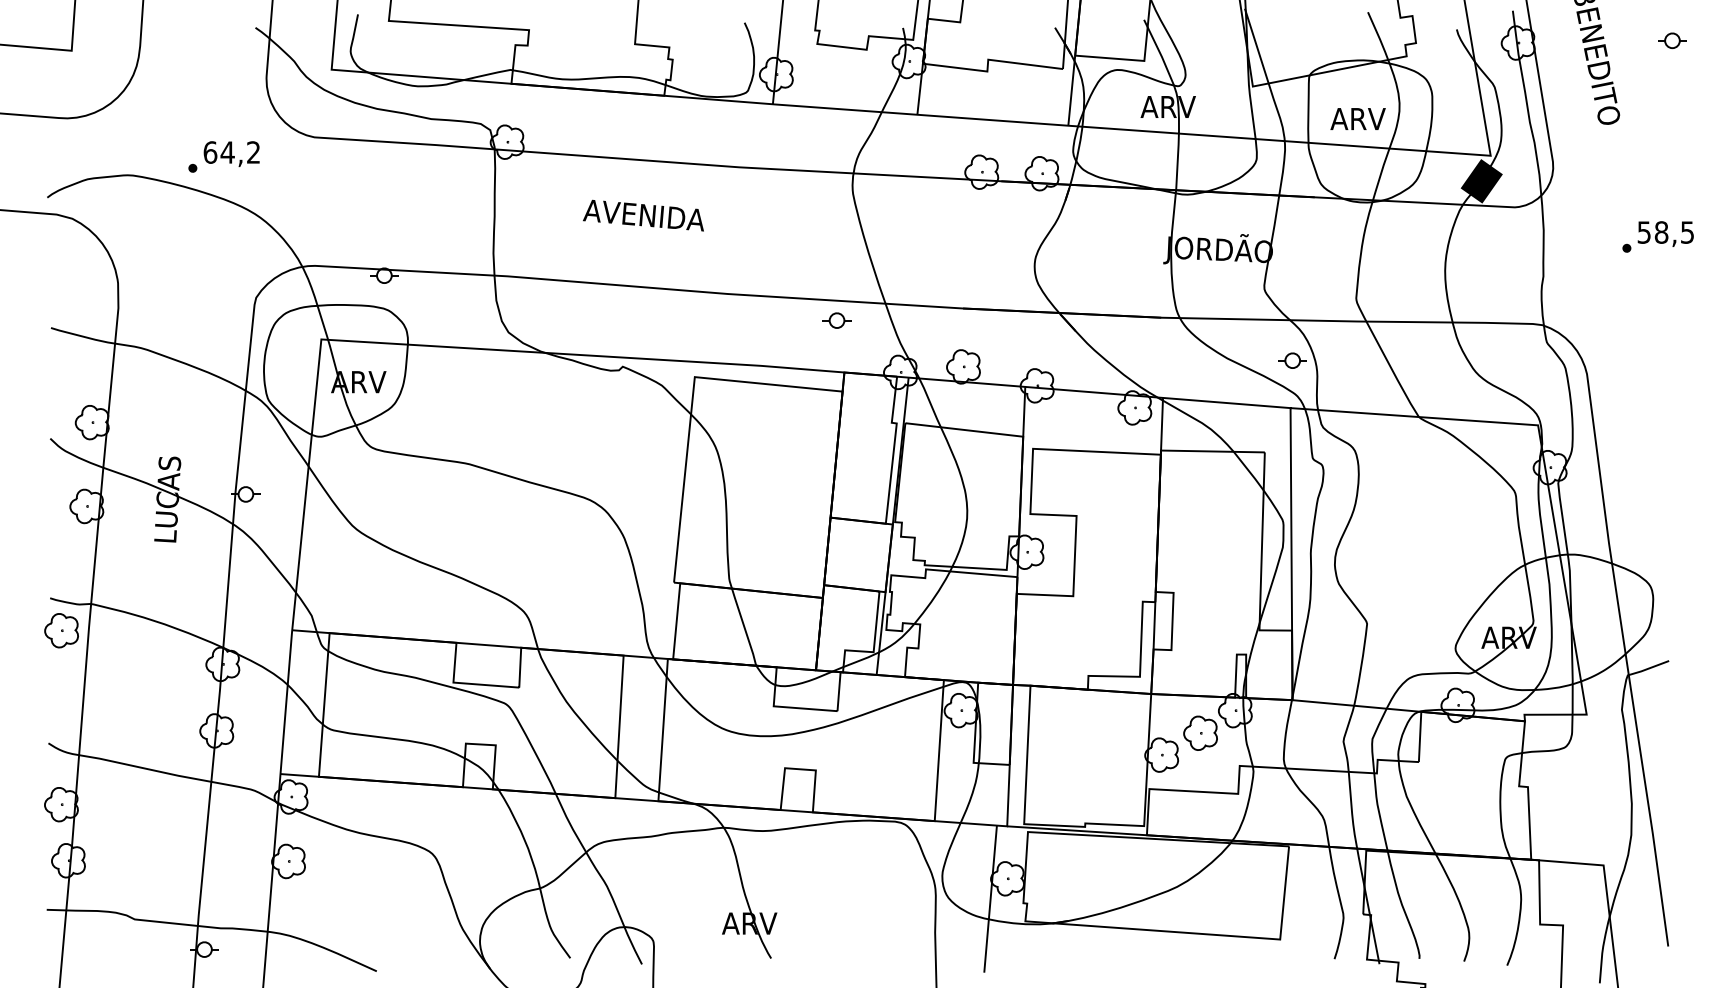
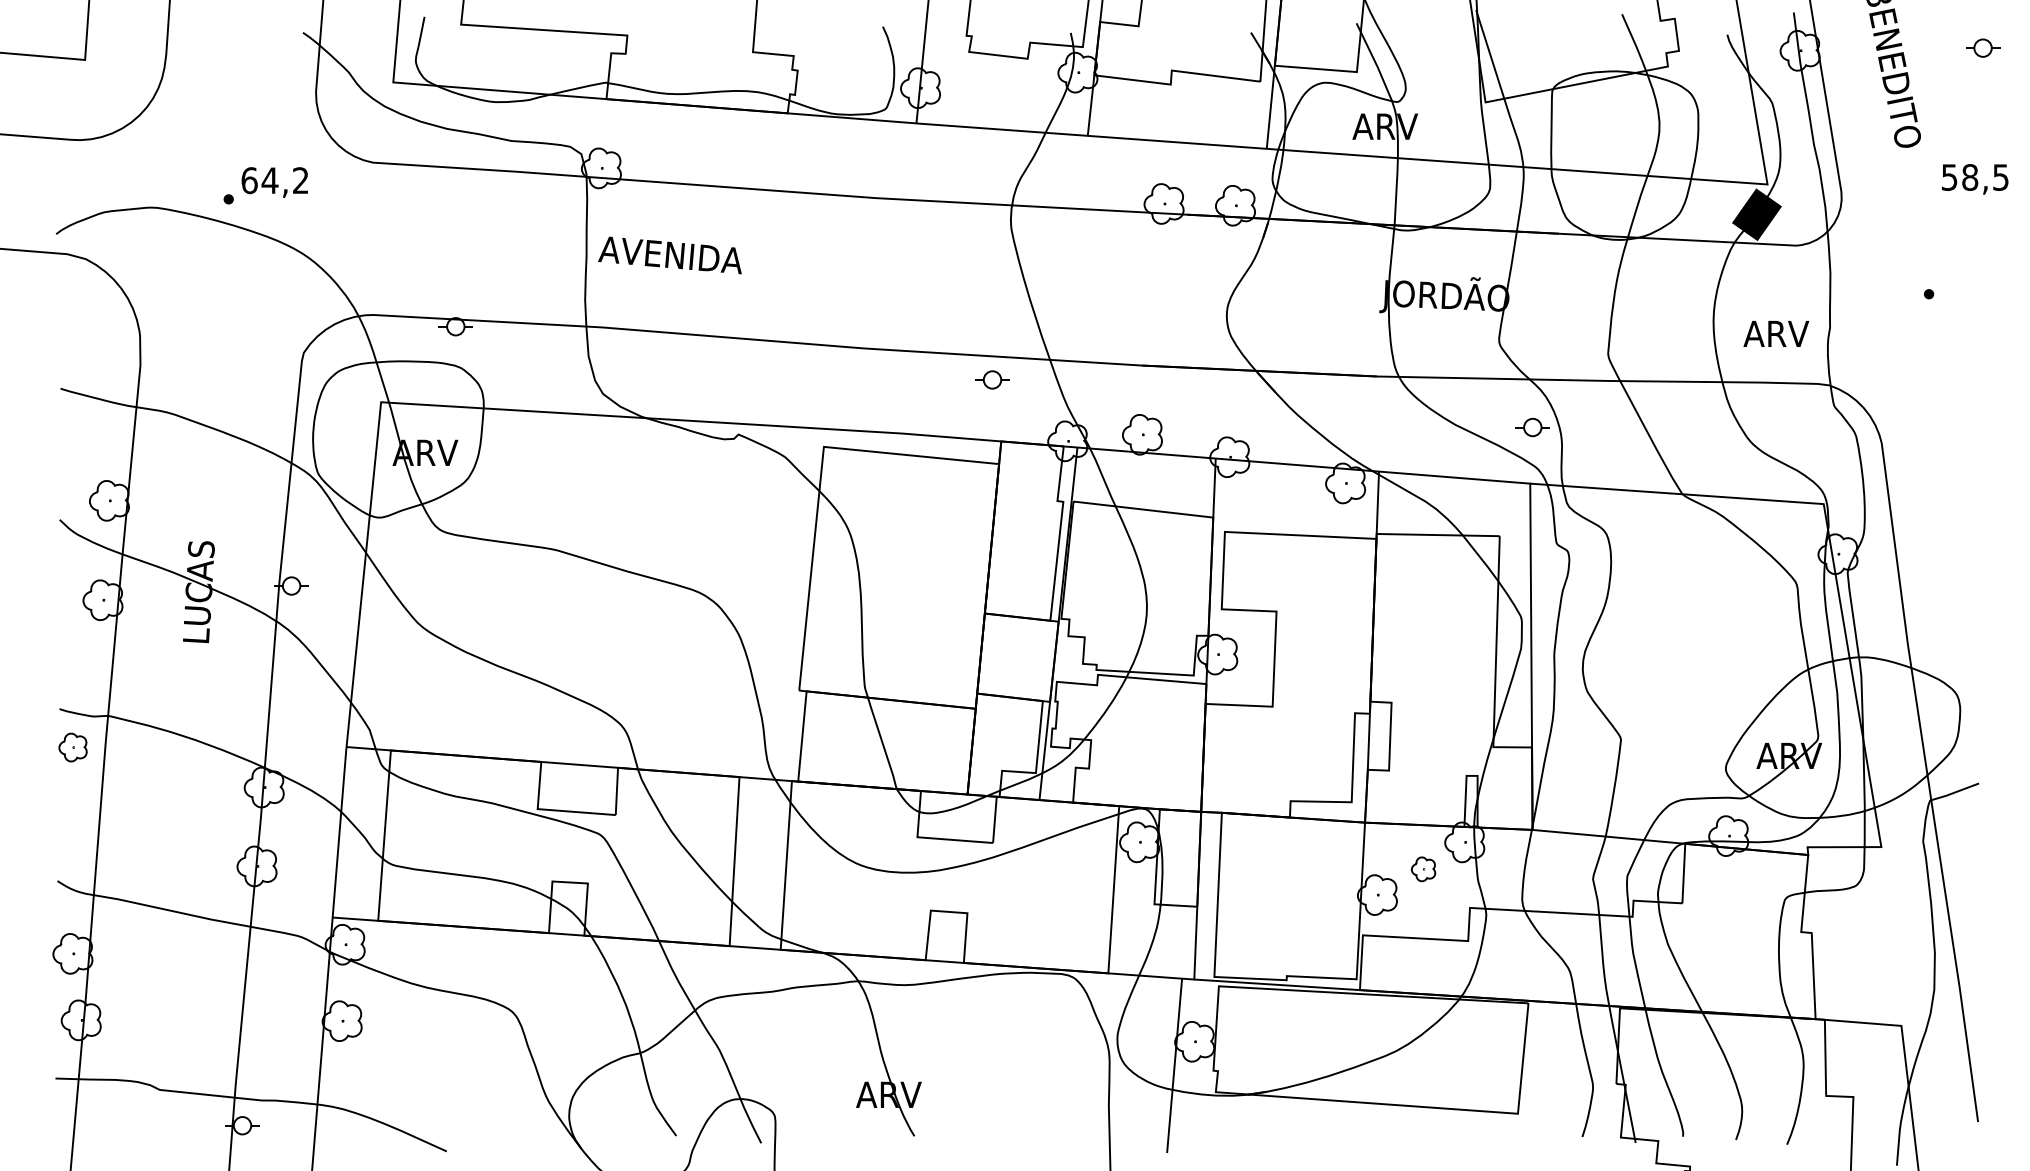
text: (1358, 118) -> (1776, 333), moved
text: (643, 215) -> (669, 255), moved
text: (1666, 234) -> (1975, 179), moved
part: (61, 630) -> (72, 747), size x0.7
part: (1200, 733) -> (1423, 869), size x0.6

